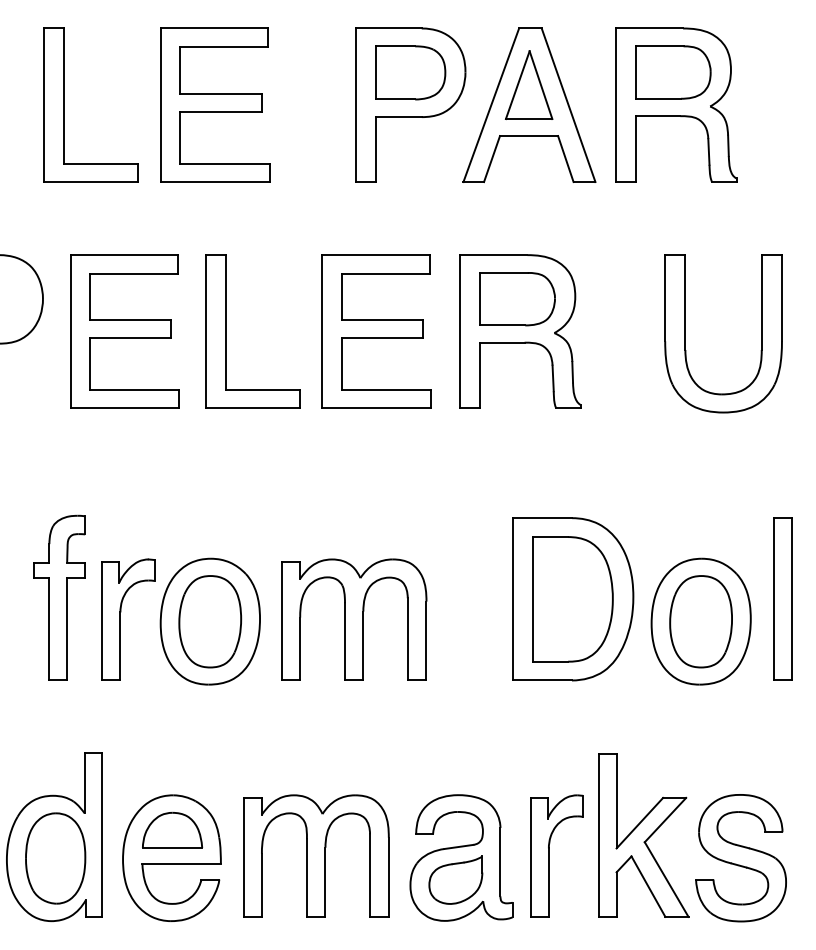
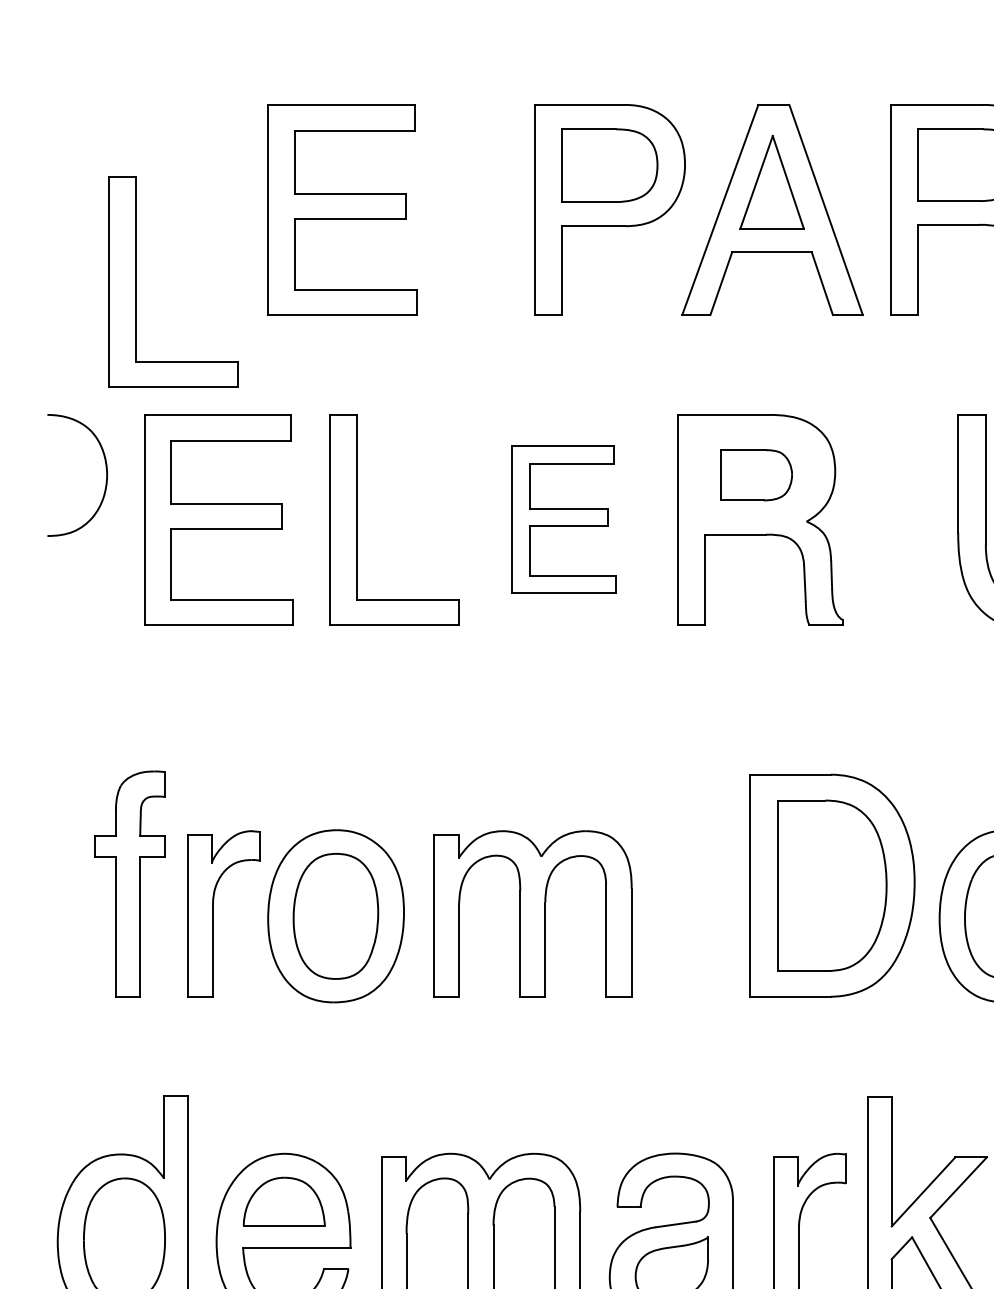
part: (64, 104) -> (136, 281), moved
part: (517, 299) -> (756, 475), size x0.7
part: (376, 331) -> (563, 519), size x0.7

